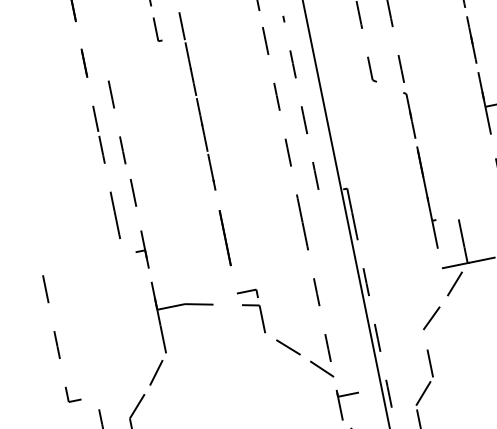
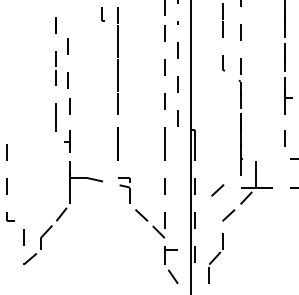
line: (404, 281) -> (217, 190), added

